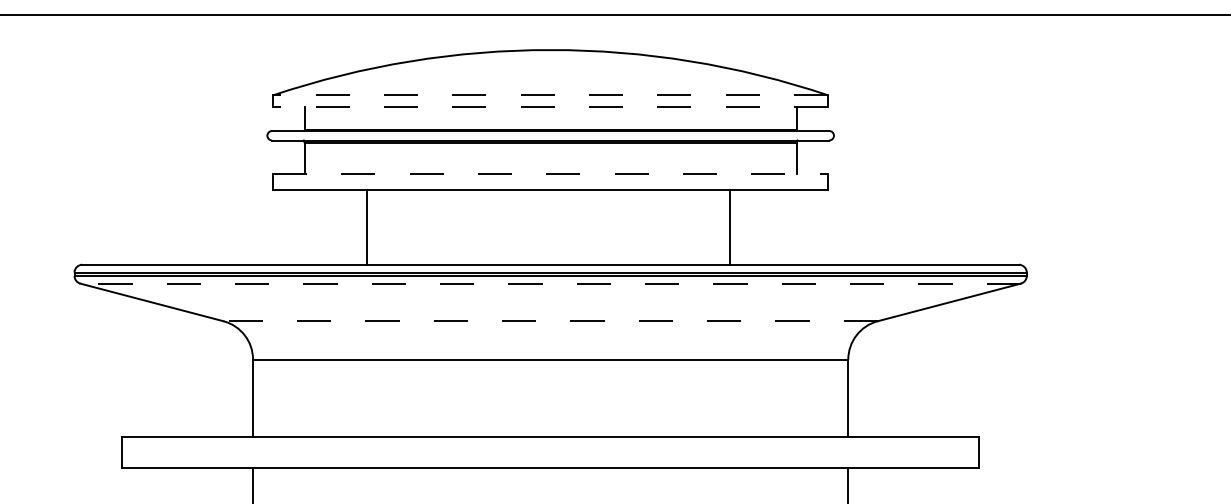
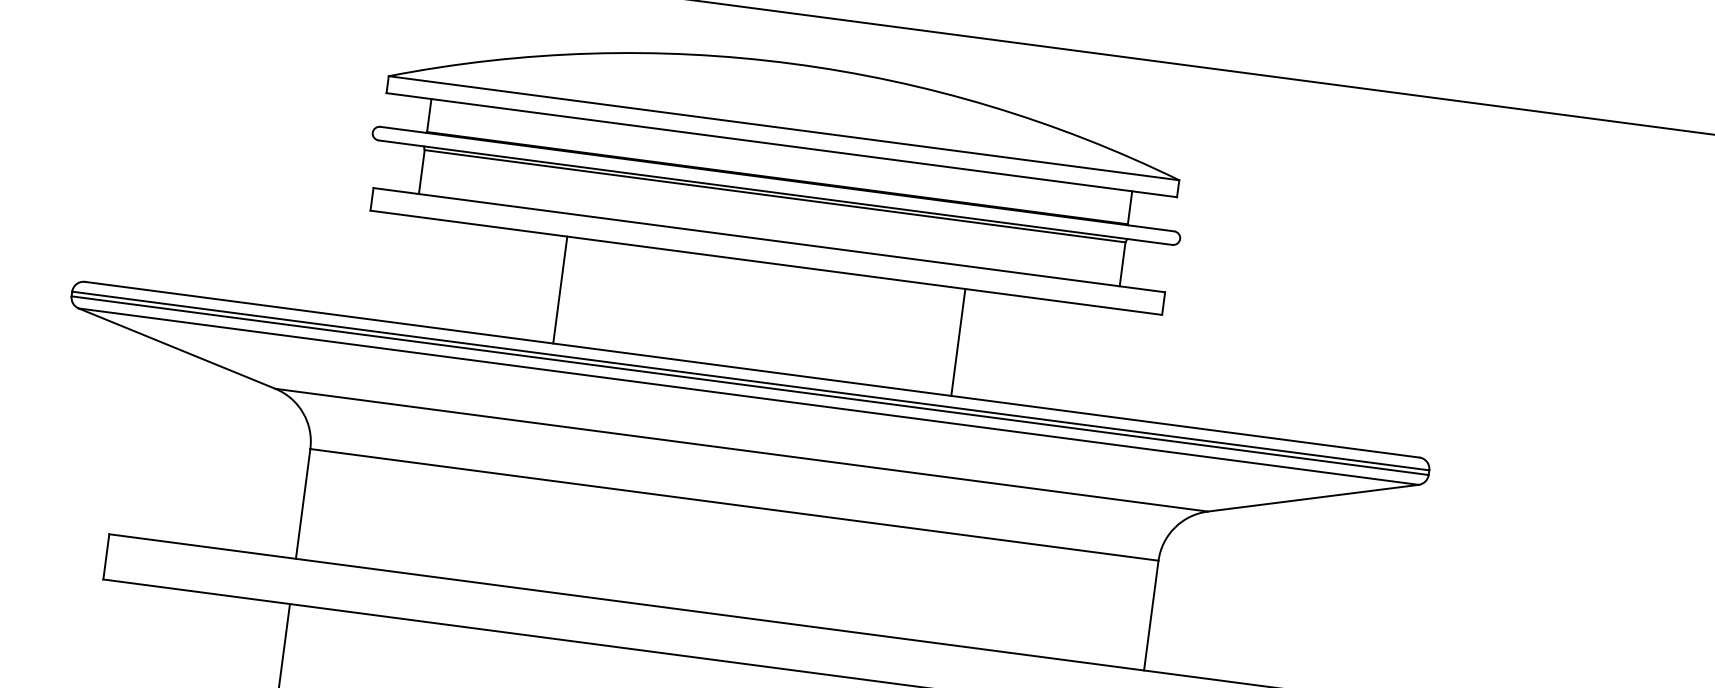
line: (550, 95) -> (783, 128), dashed -> solid
line: (550, 107) -> (781, 145), dashed -> solid
line: (550, 173) -> (769, 239), dashed -> solid
line: (367, 226) -> (561, 289), moved
line: (730, 226) -> (958, 341), moved
line: (550, 283) -> (748, 396), dashed -> solid
line: (550, 321) -> (741, 450), dashed -> solid

